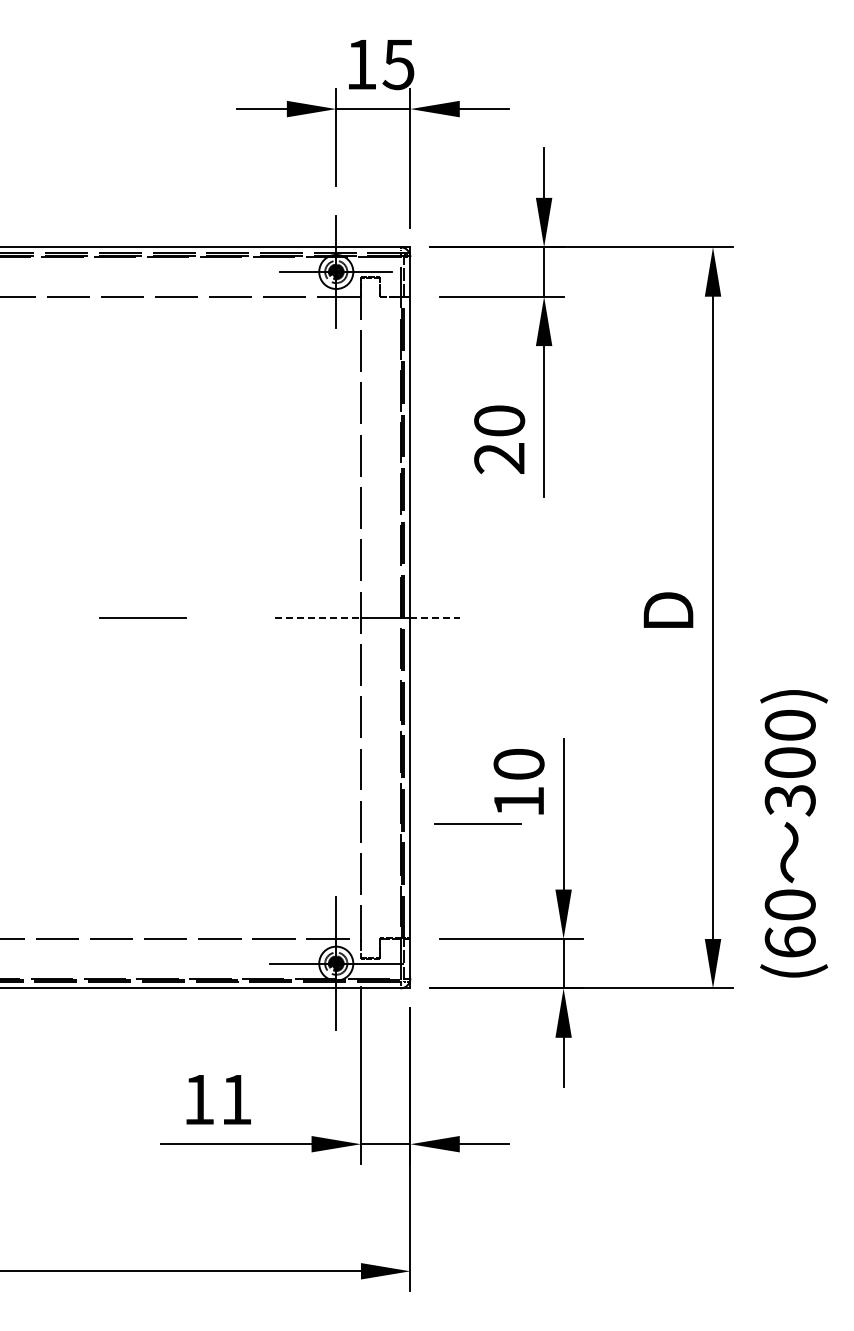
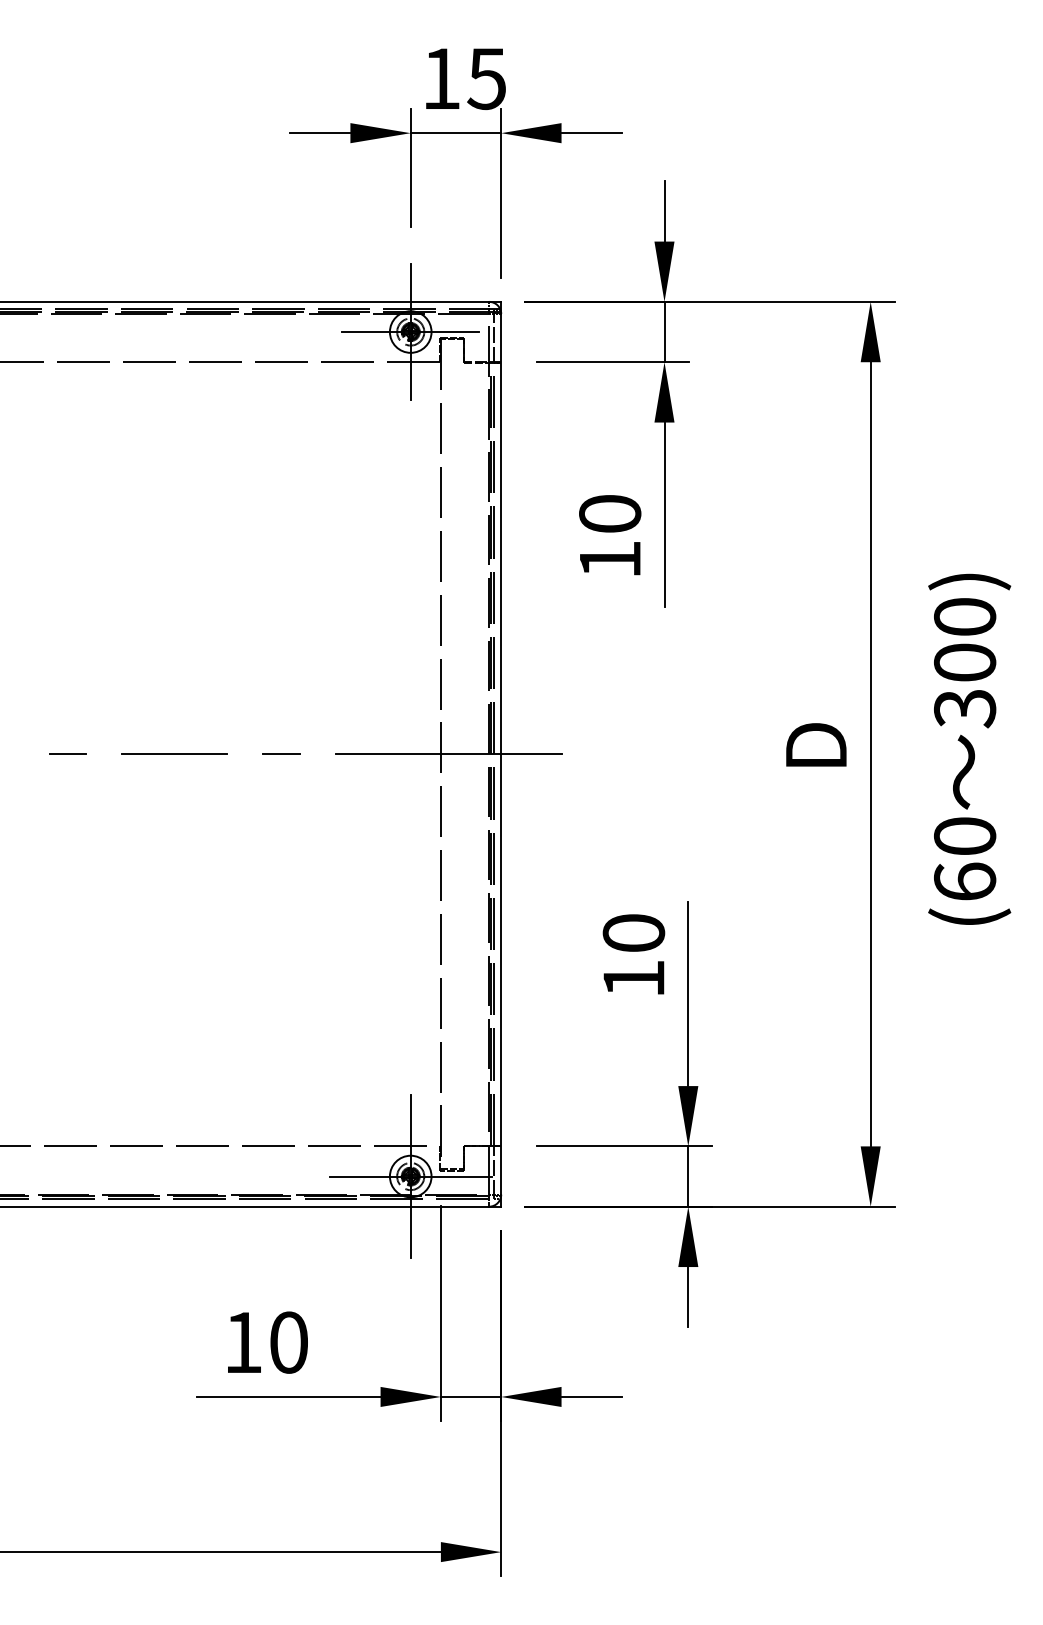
text: (499, 458) -> (610, 559), 20 -> 10
line: (55, 617) -> (67, 753), added
line: (230, 617) -> (281, 753), added
line: (318, 617) -> (389, 753), dashed -> solid
line: (435, 617) -> (531, 753), dashed -> solid
line: (477, 823) -> (583, 1005), removed
text: (793, 833) -> (968, 749), moved
text: (236, 1099) -> (288, 1342), 11 -> 10

